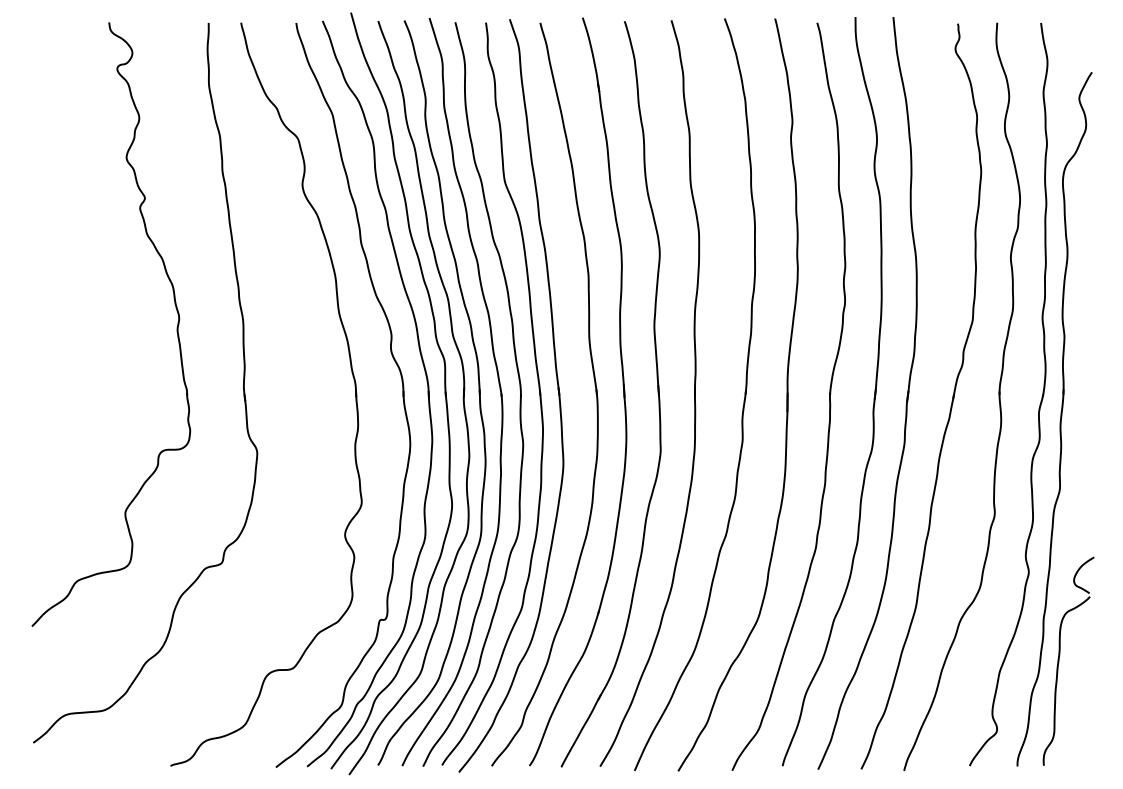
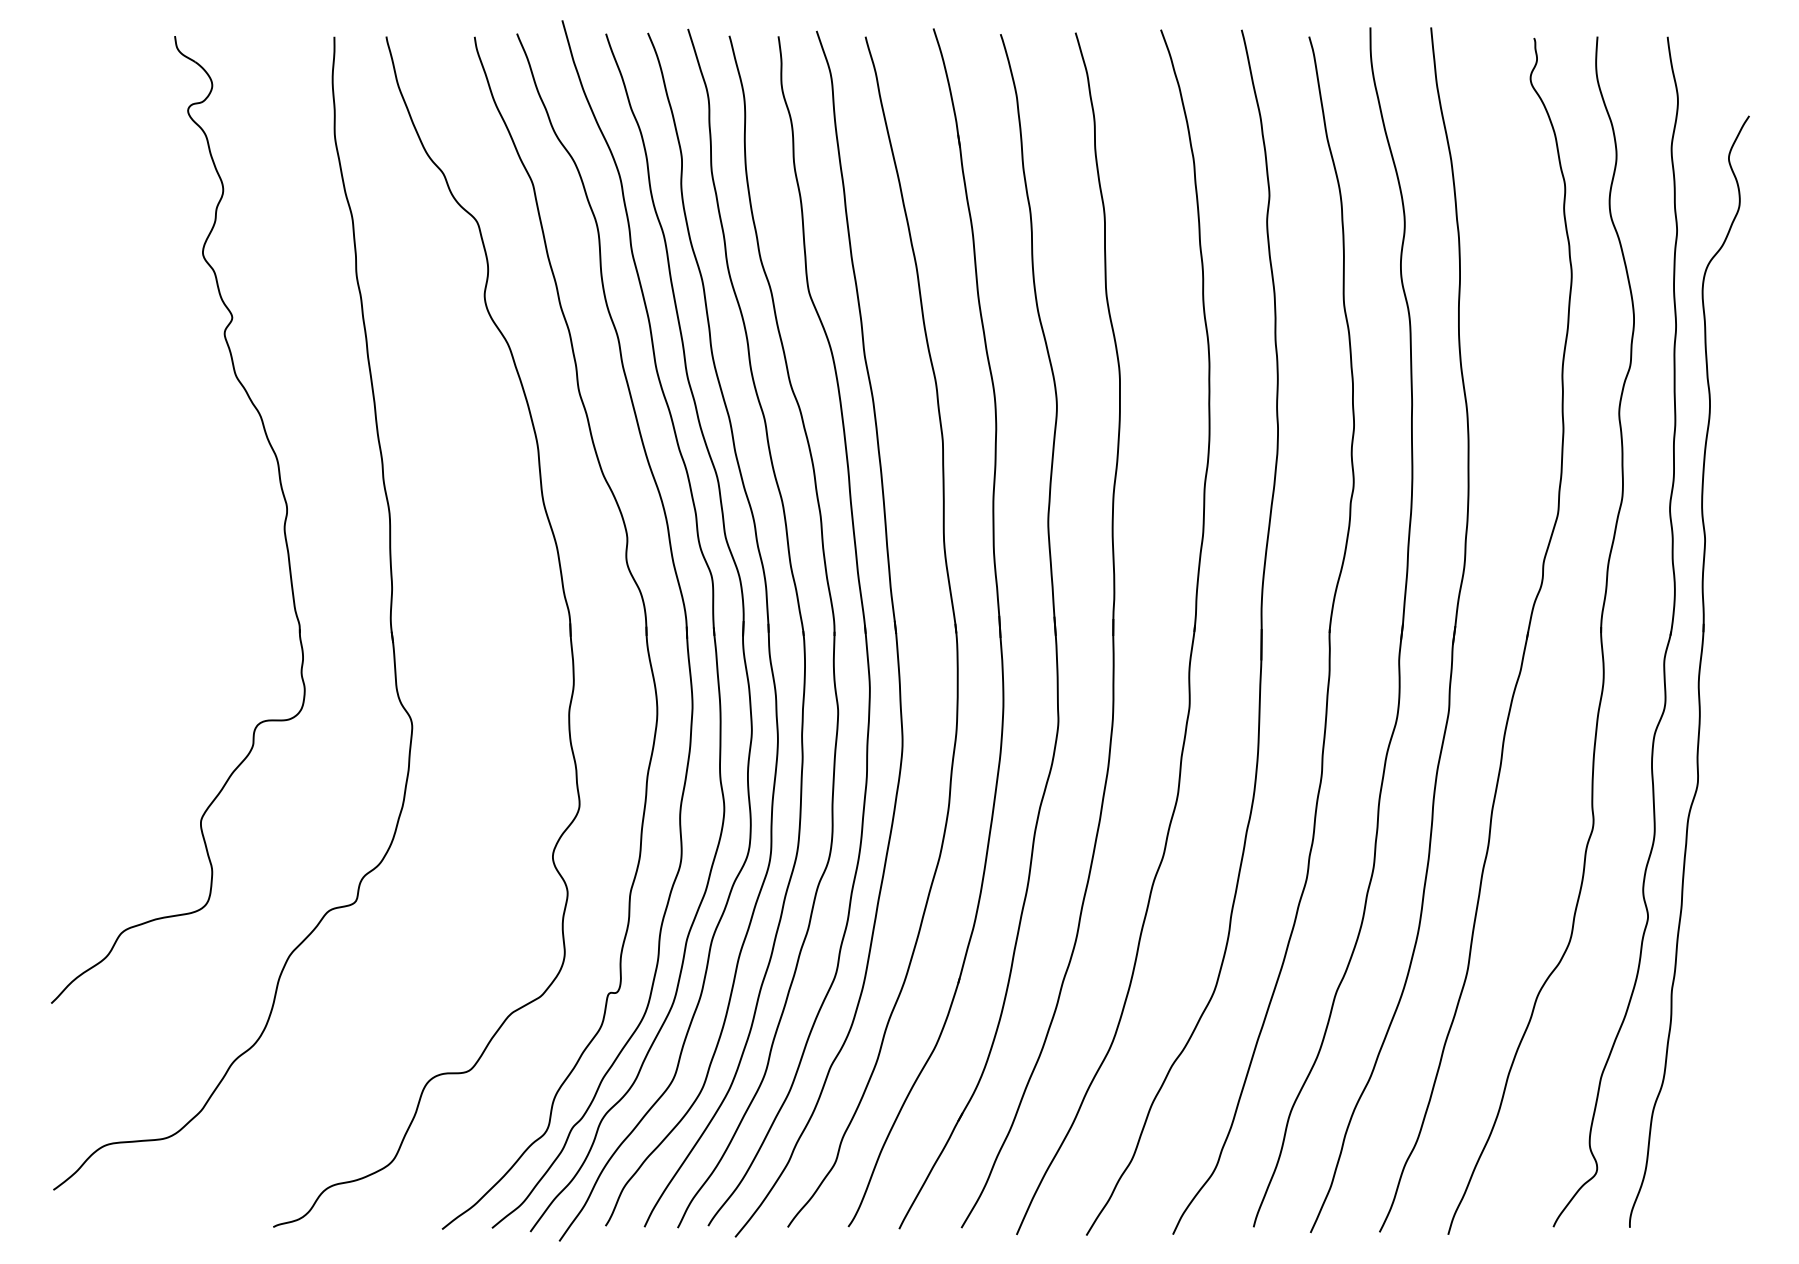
part: (1059, 660) -> (1697, 1058), removed

